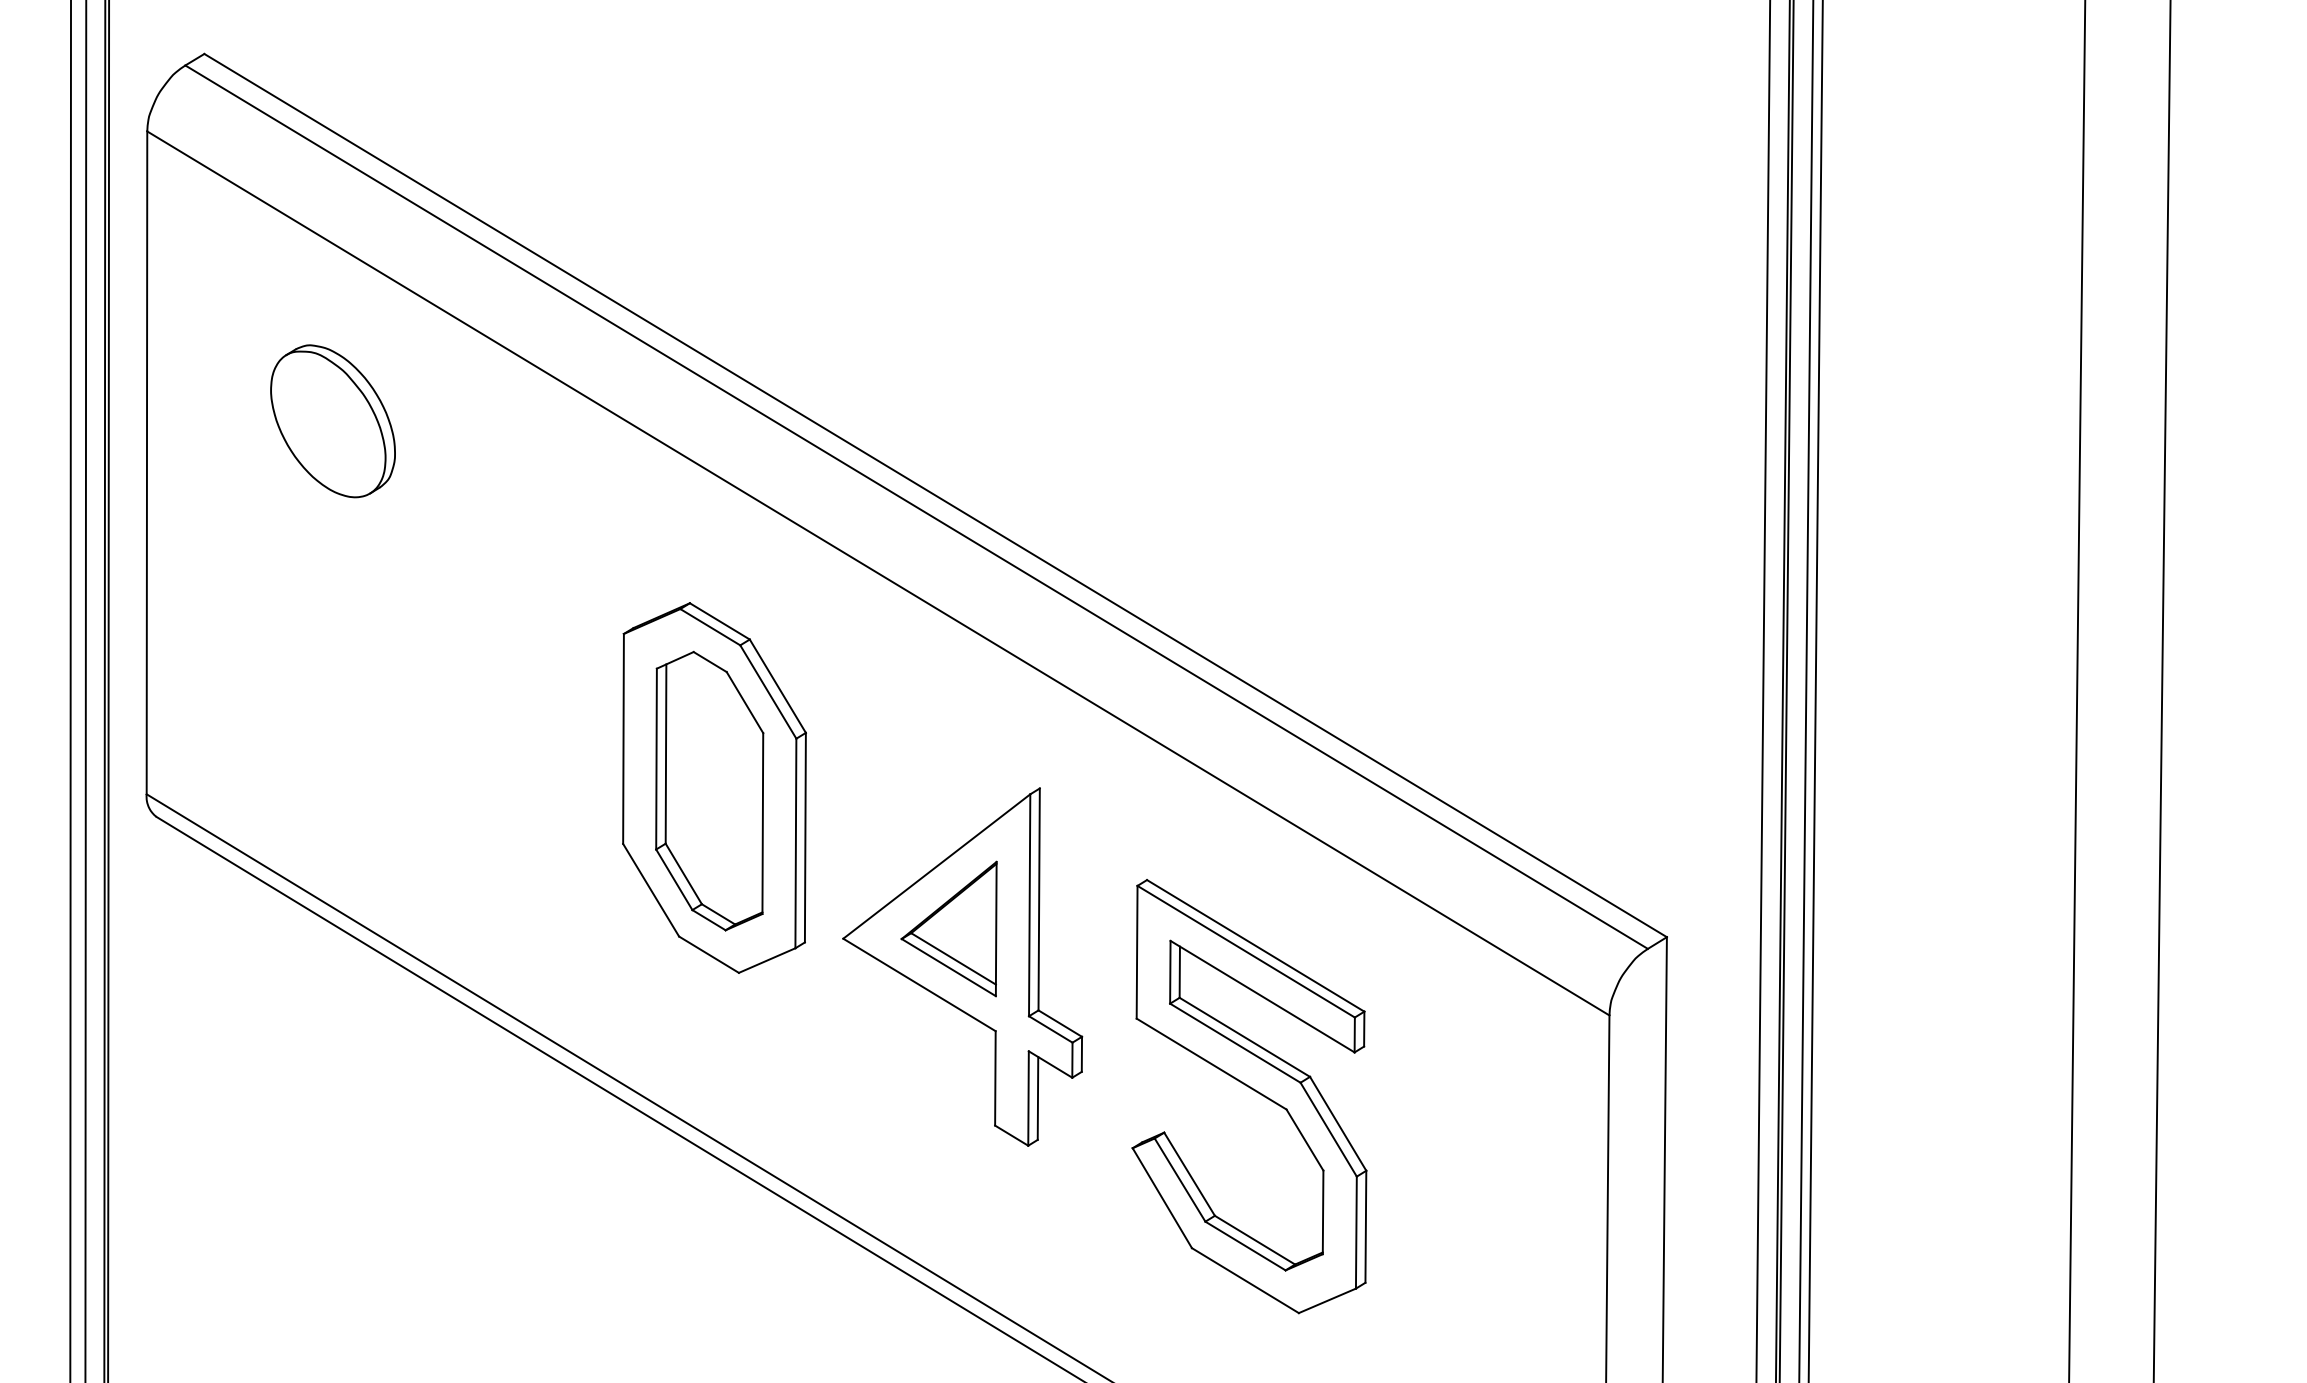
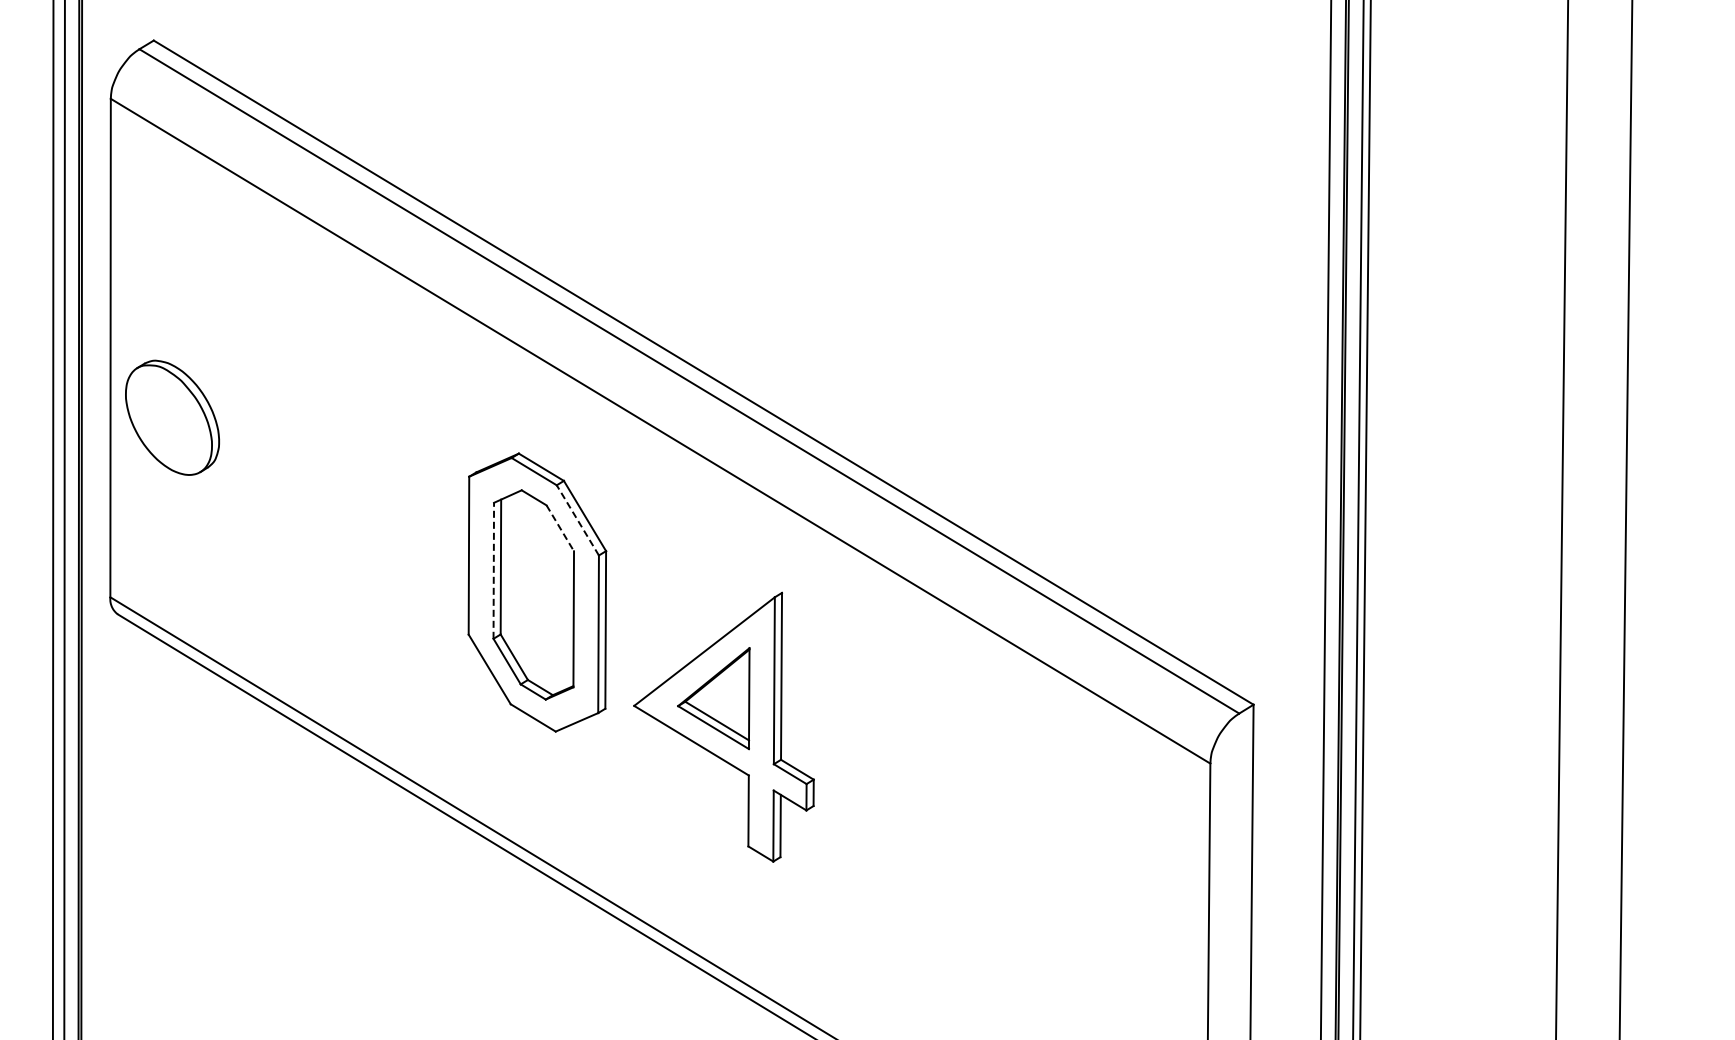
part: (333, 420) -> (172, 417), moved
line: (767, 692) -> (577, 520), solid -> dashed
line: (745, 702) -> (560, 528), solid -> dashed
line: (656, 758) -> (493, 570), solid -> dashed
part: (1249, 1096) -> (939, 824), removed

